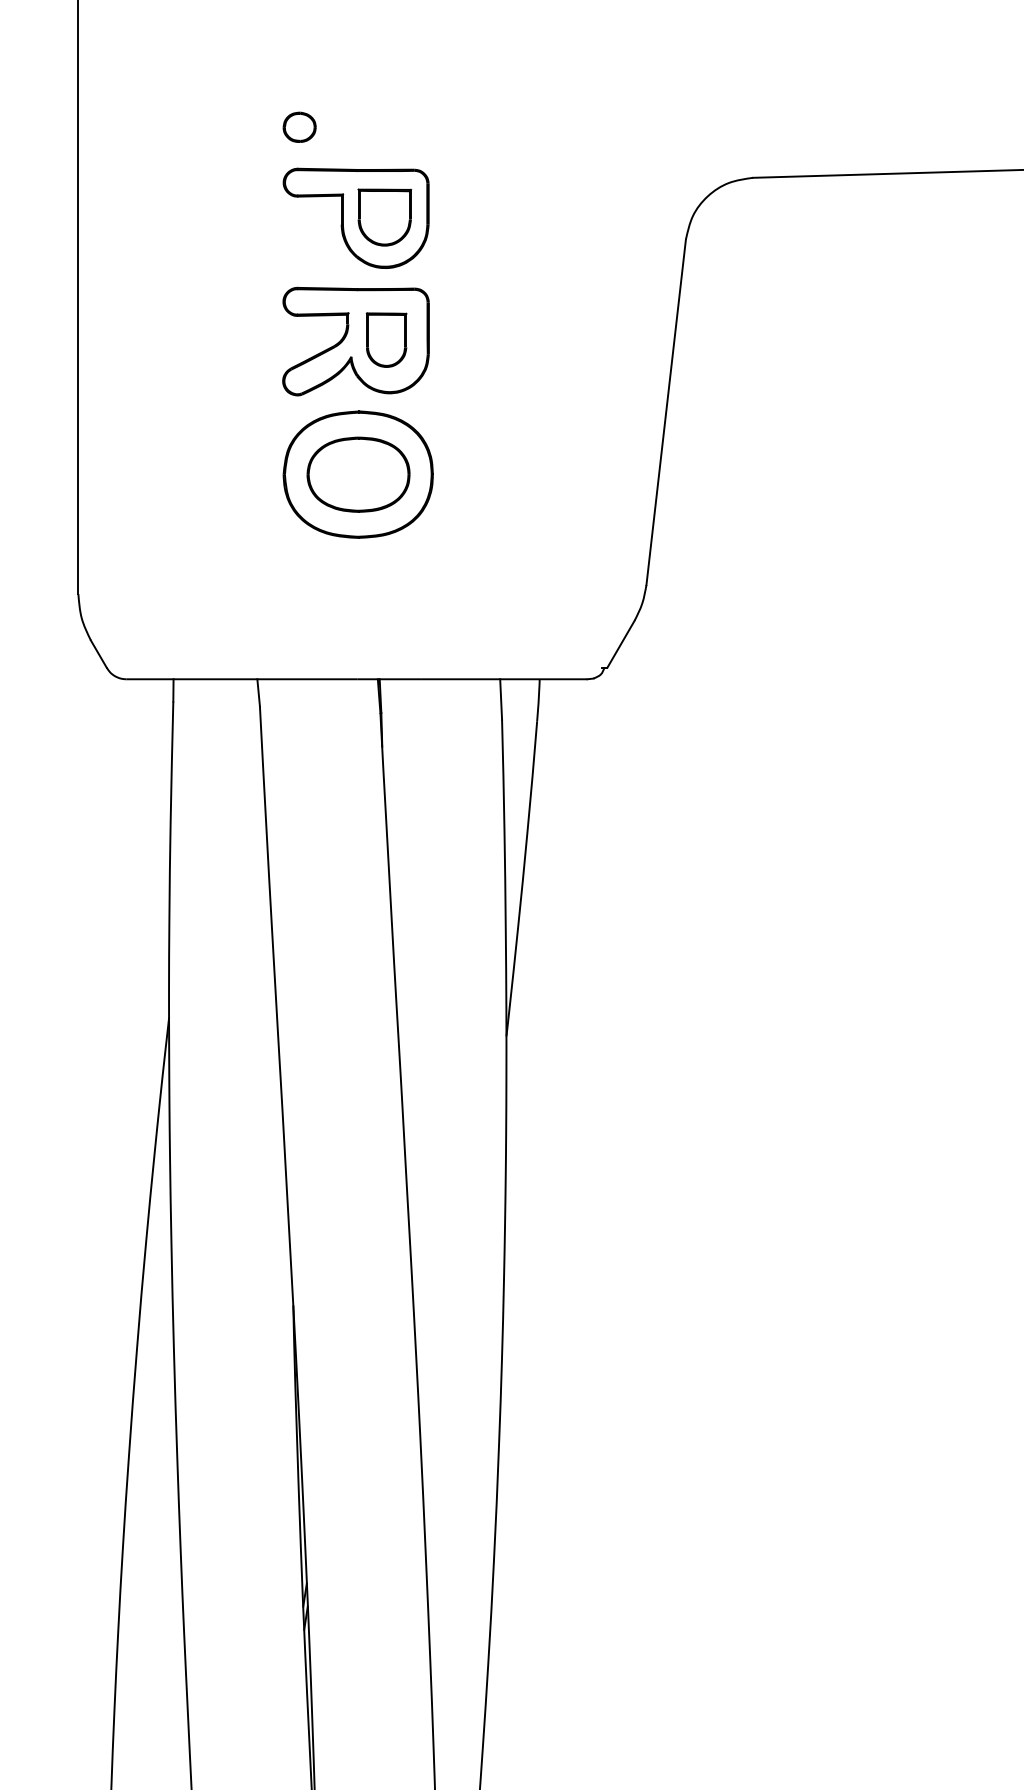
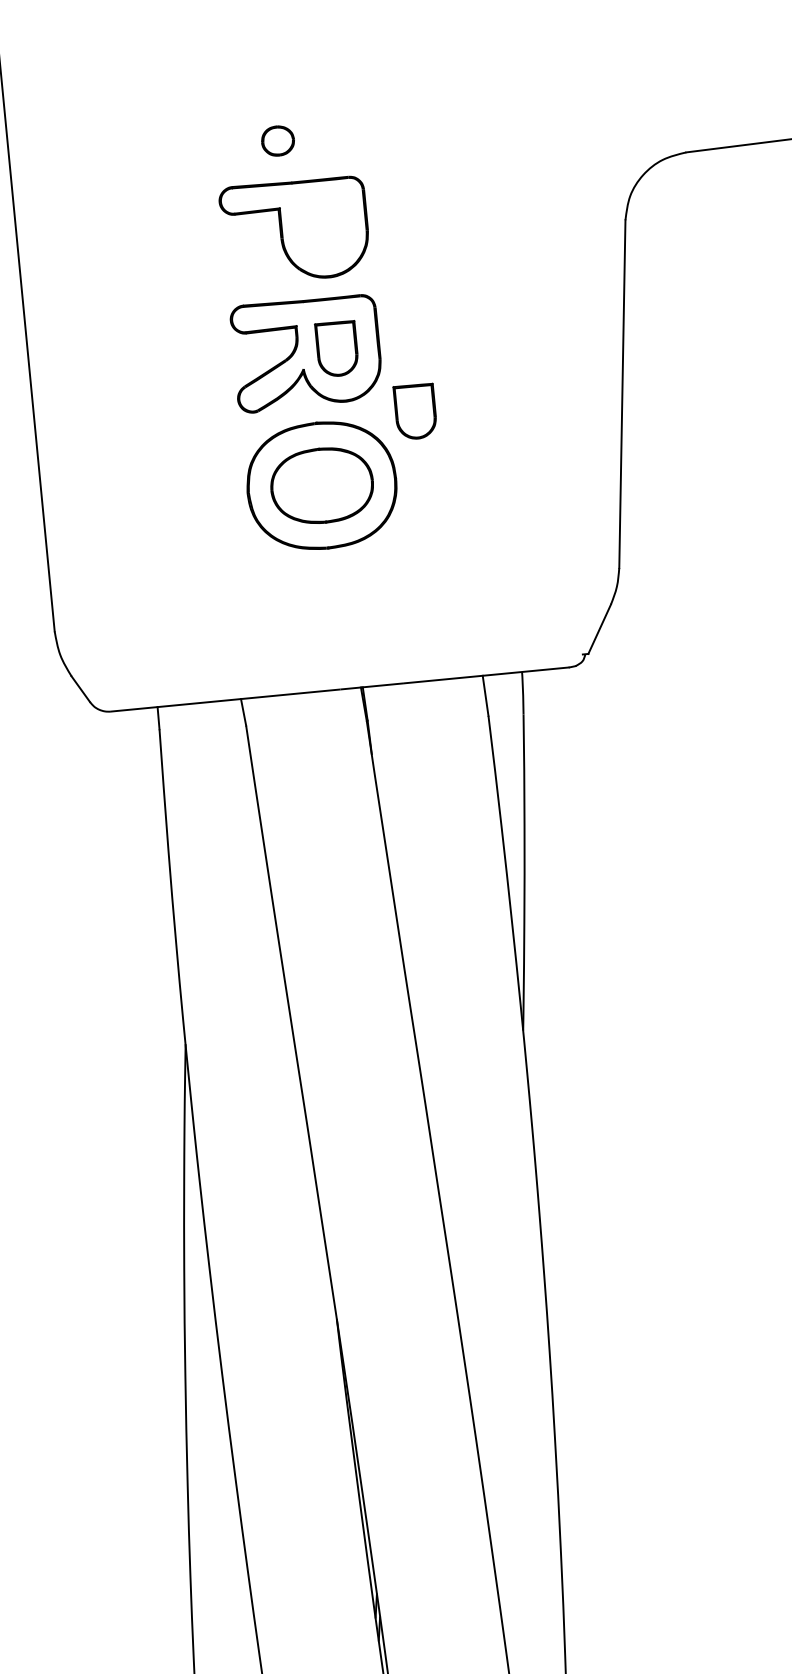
part: (299, 126) -> (277, 140), moved
part: (384, 217) -> (323, 227), removed
part: (458, 409) -> (415, 411), added

